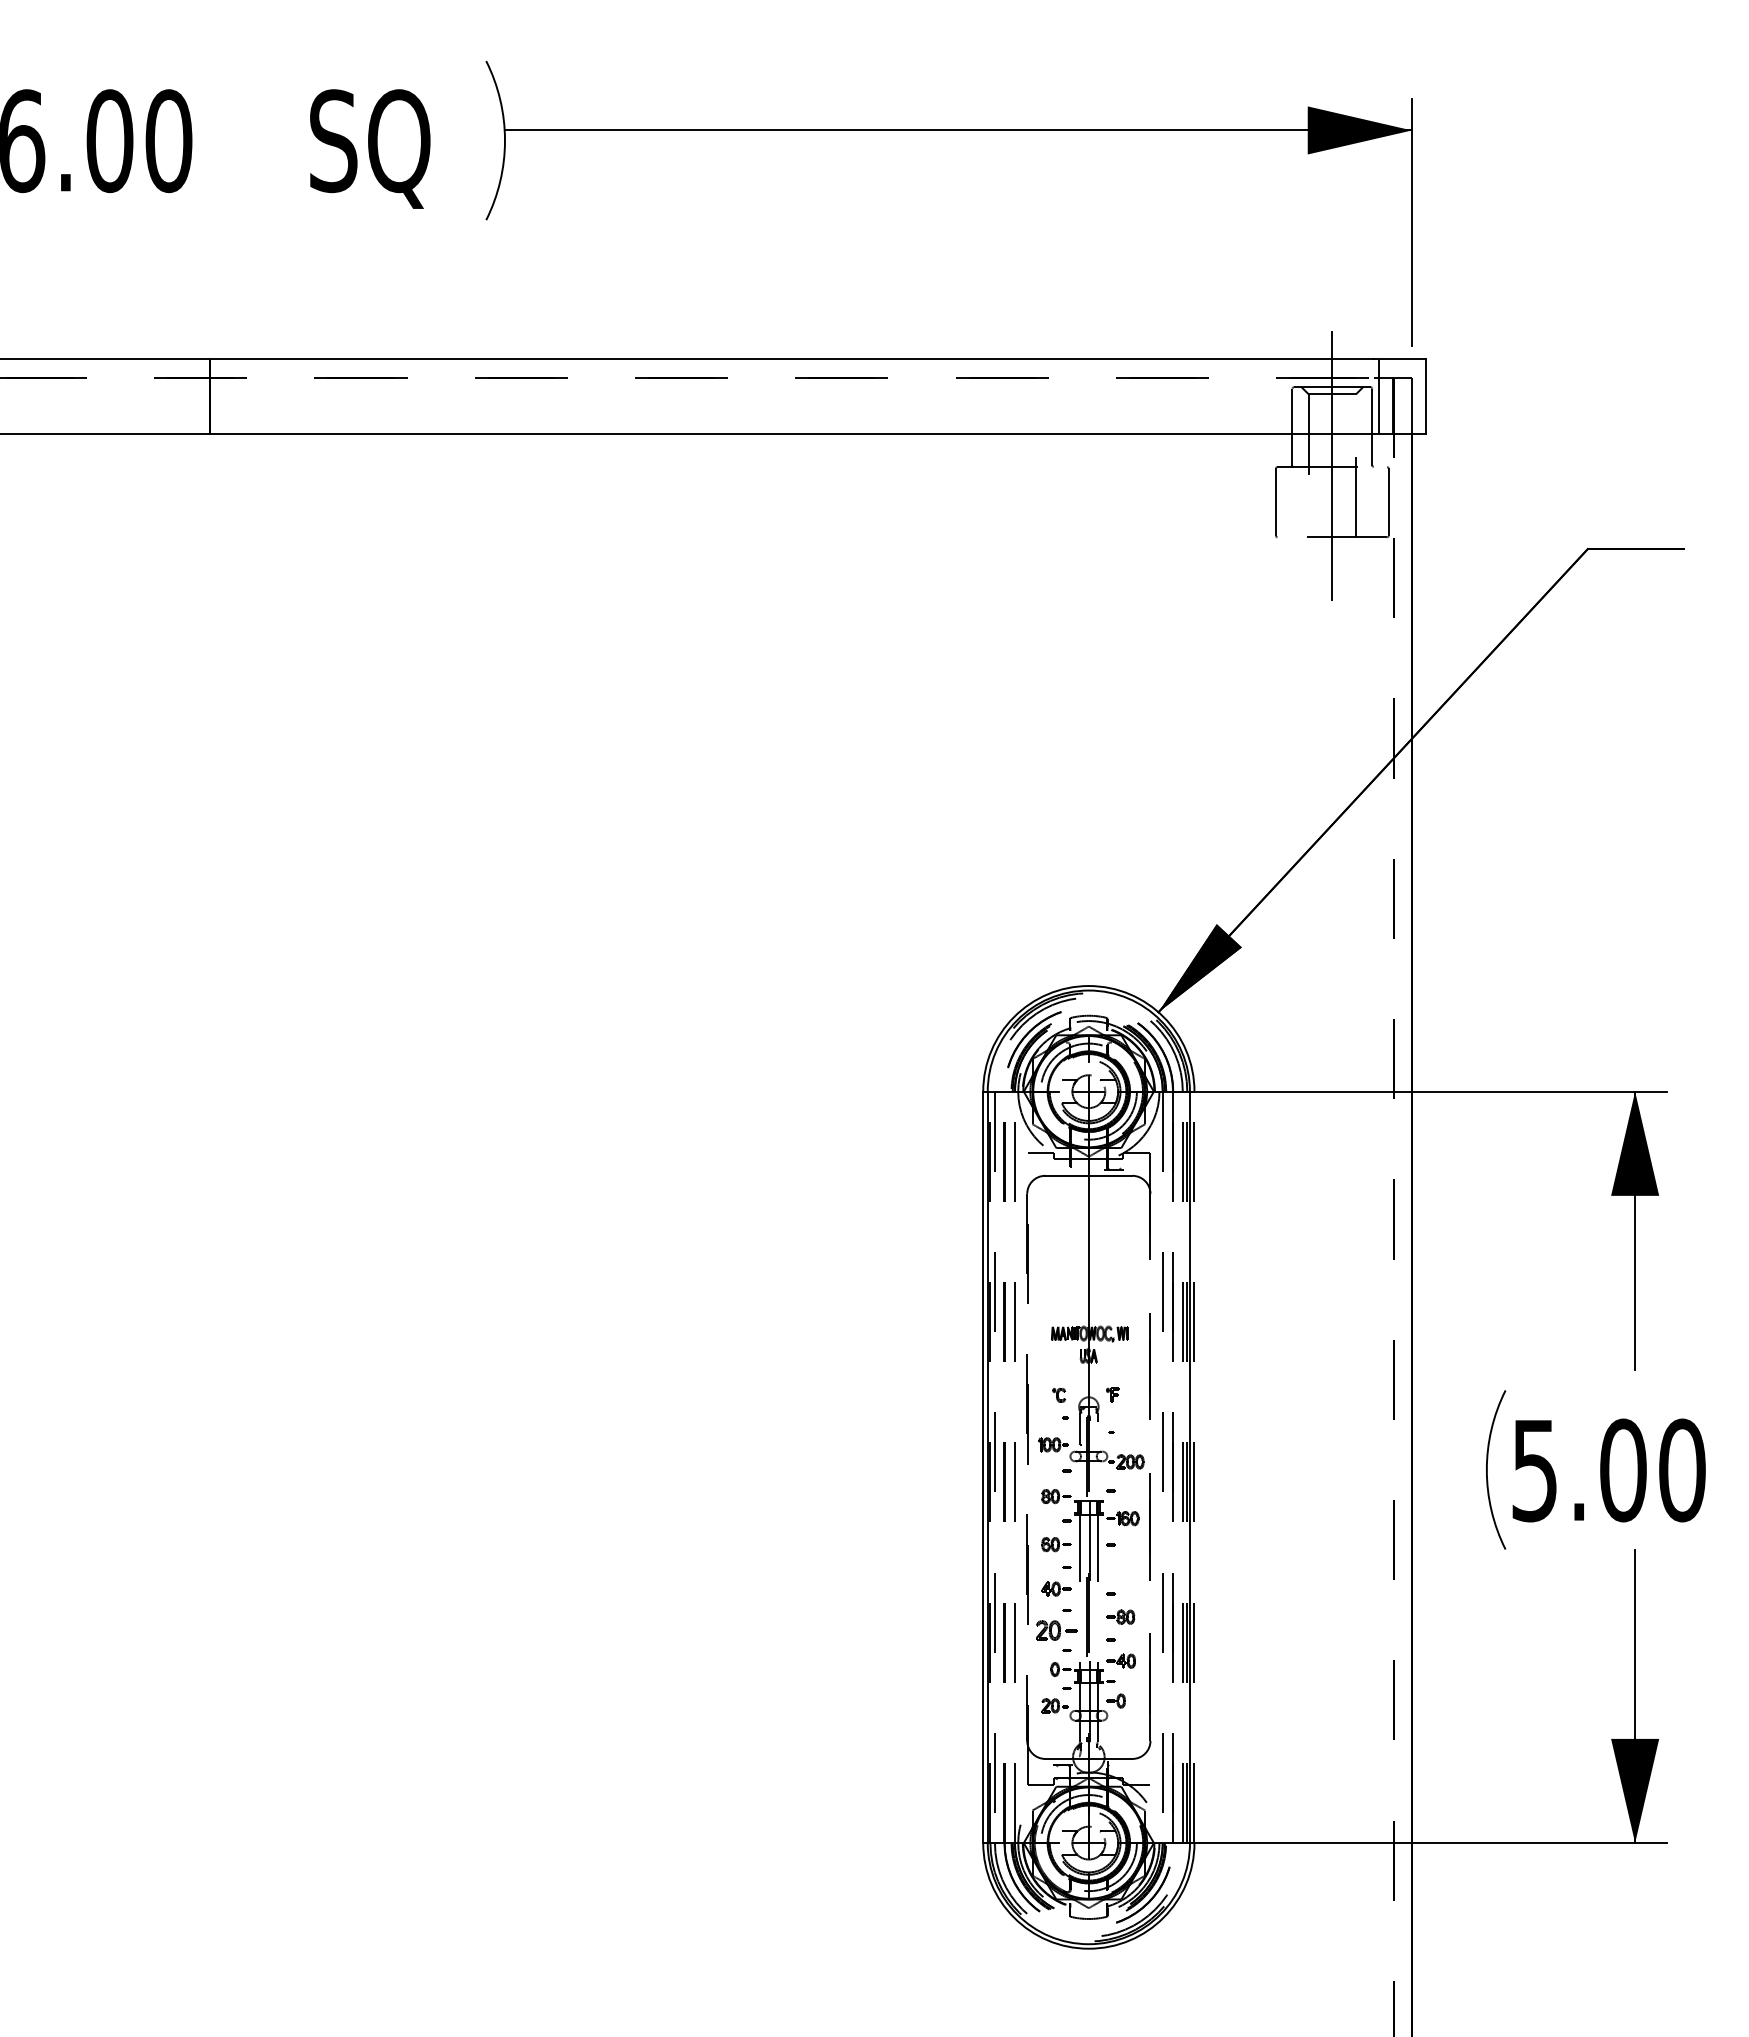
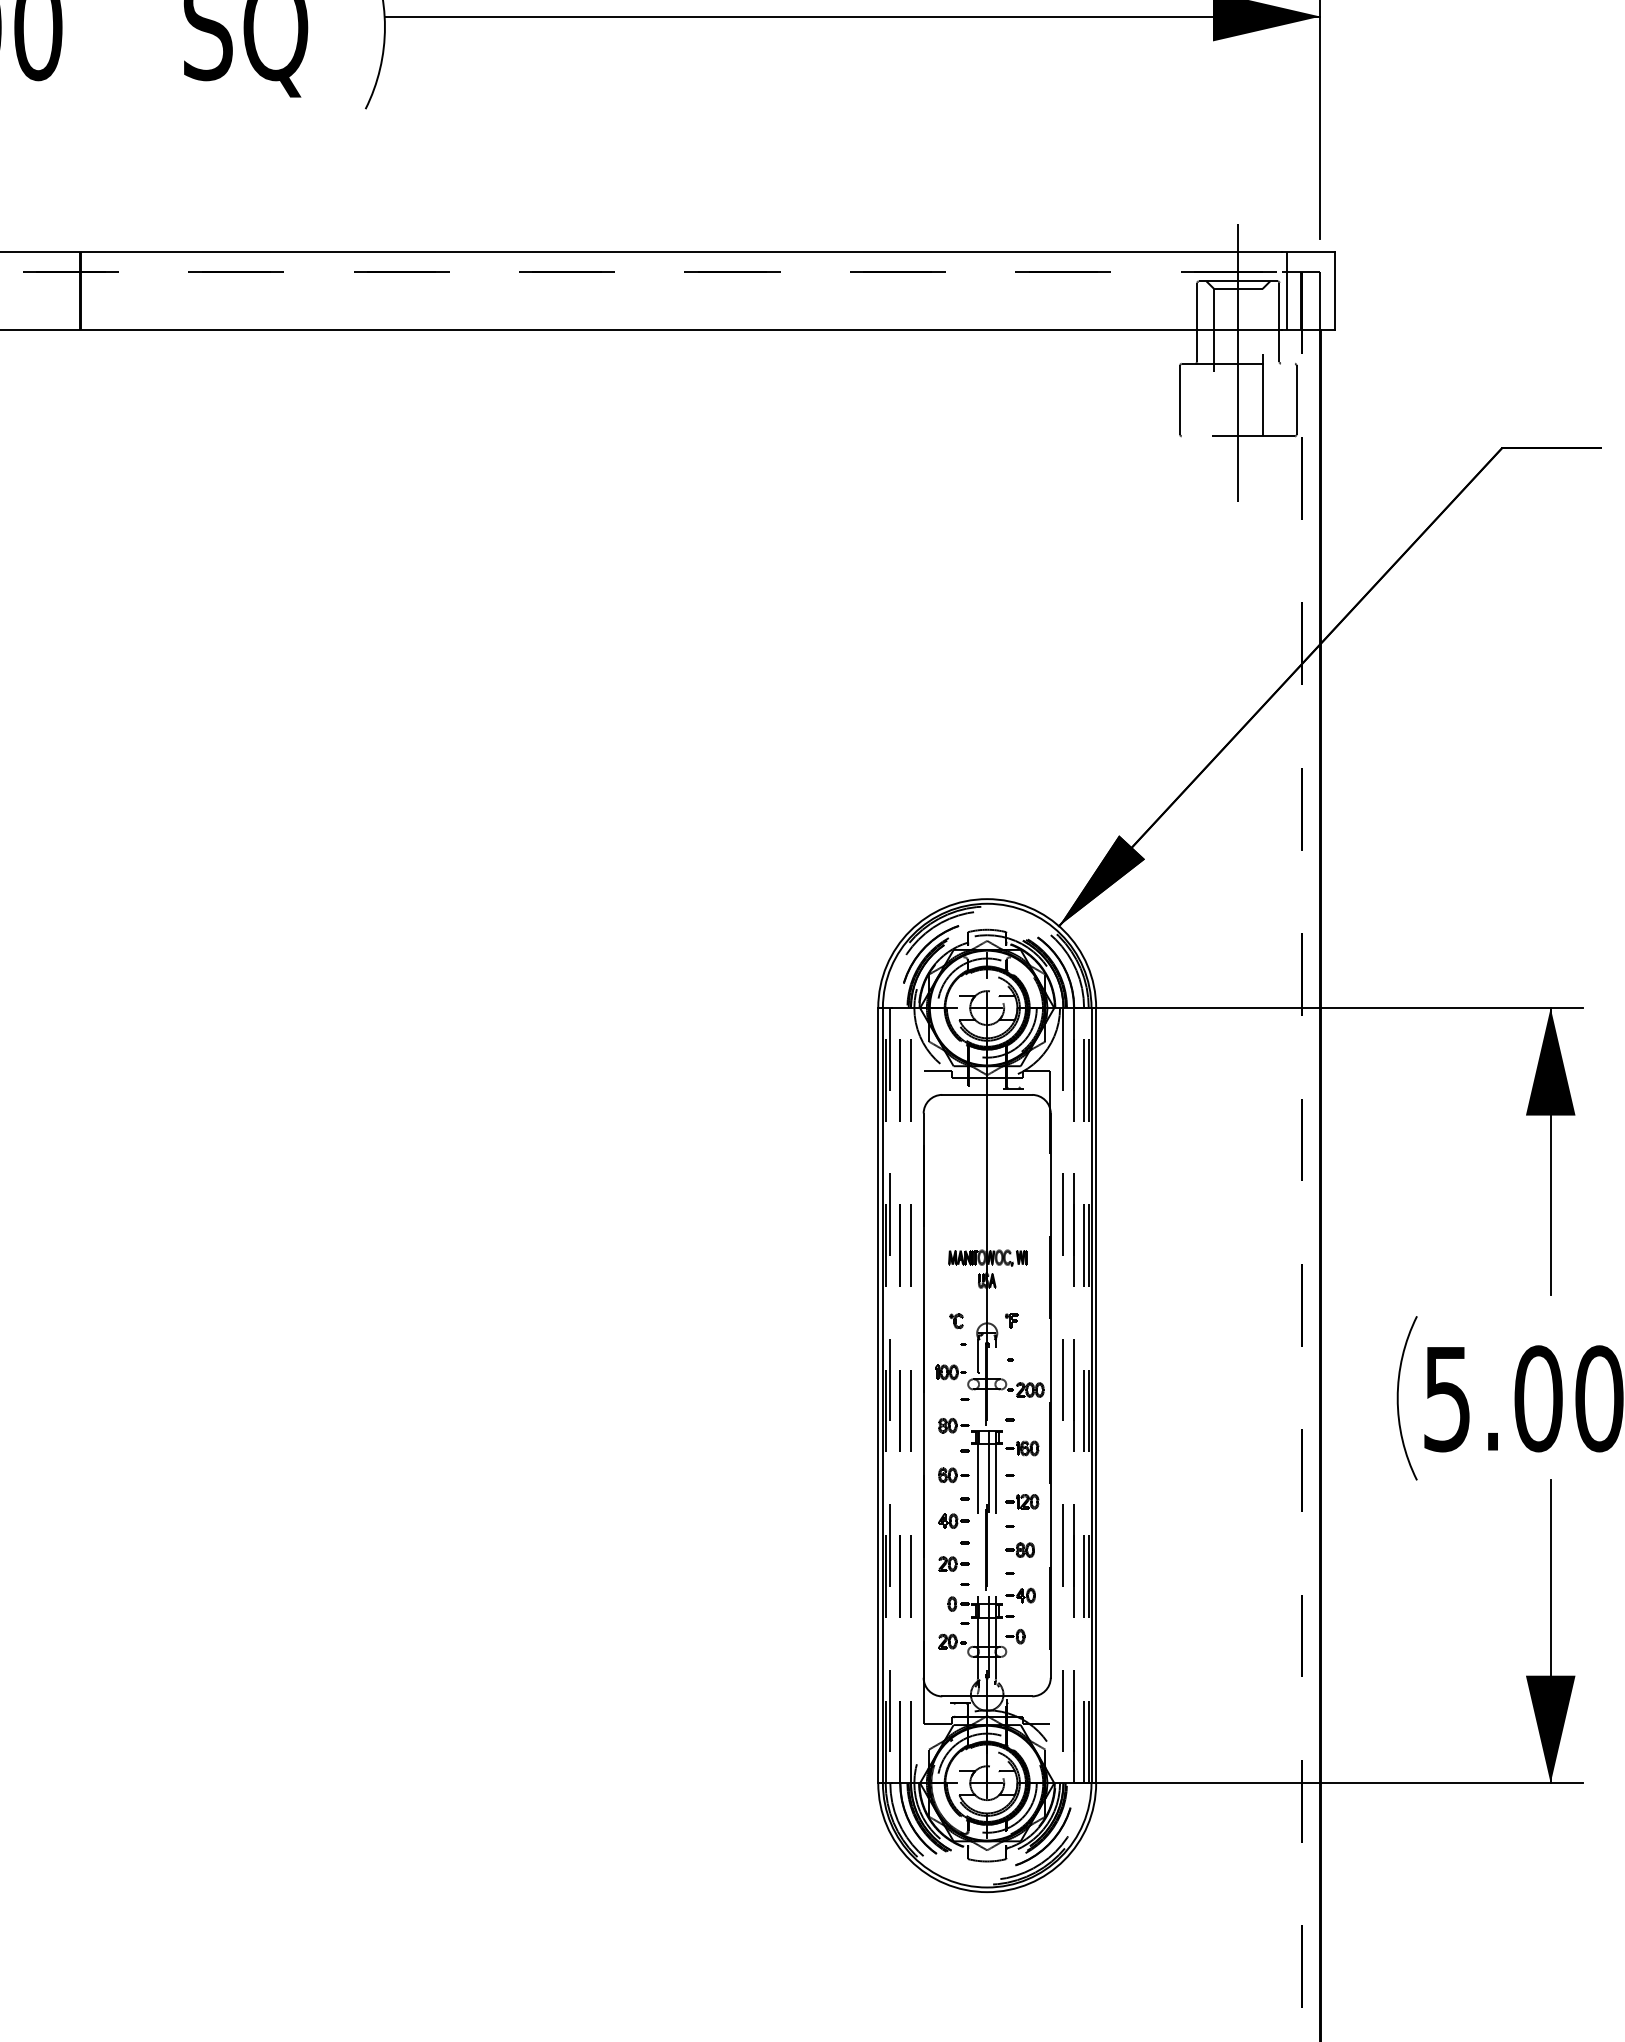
line: (1027, 1467) -> (923, 1395), dashed -> solid
line: (1150, 1467) -> (1050, 1395), dashed -> solid
line: (1194, 1467) -> (1096, 1395), dashed -> solid
part: (1122, 1569) -> (1021, 1500), added
part: (1056, 1630) -> (953, 1563), size x0.71

